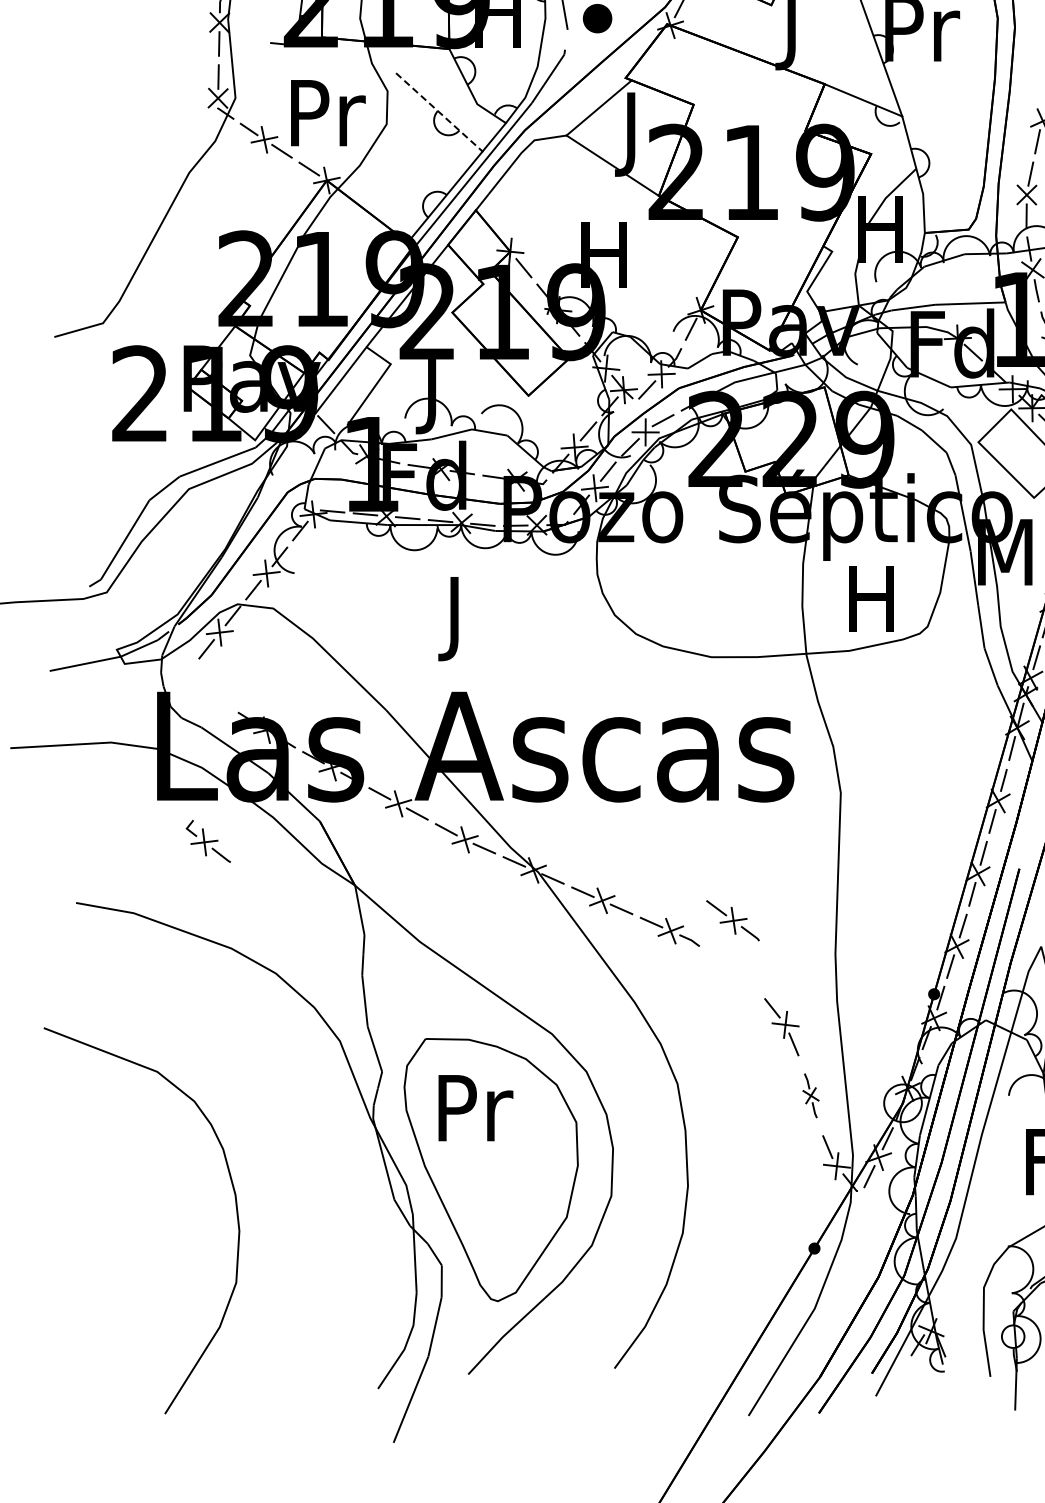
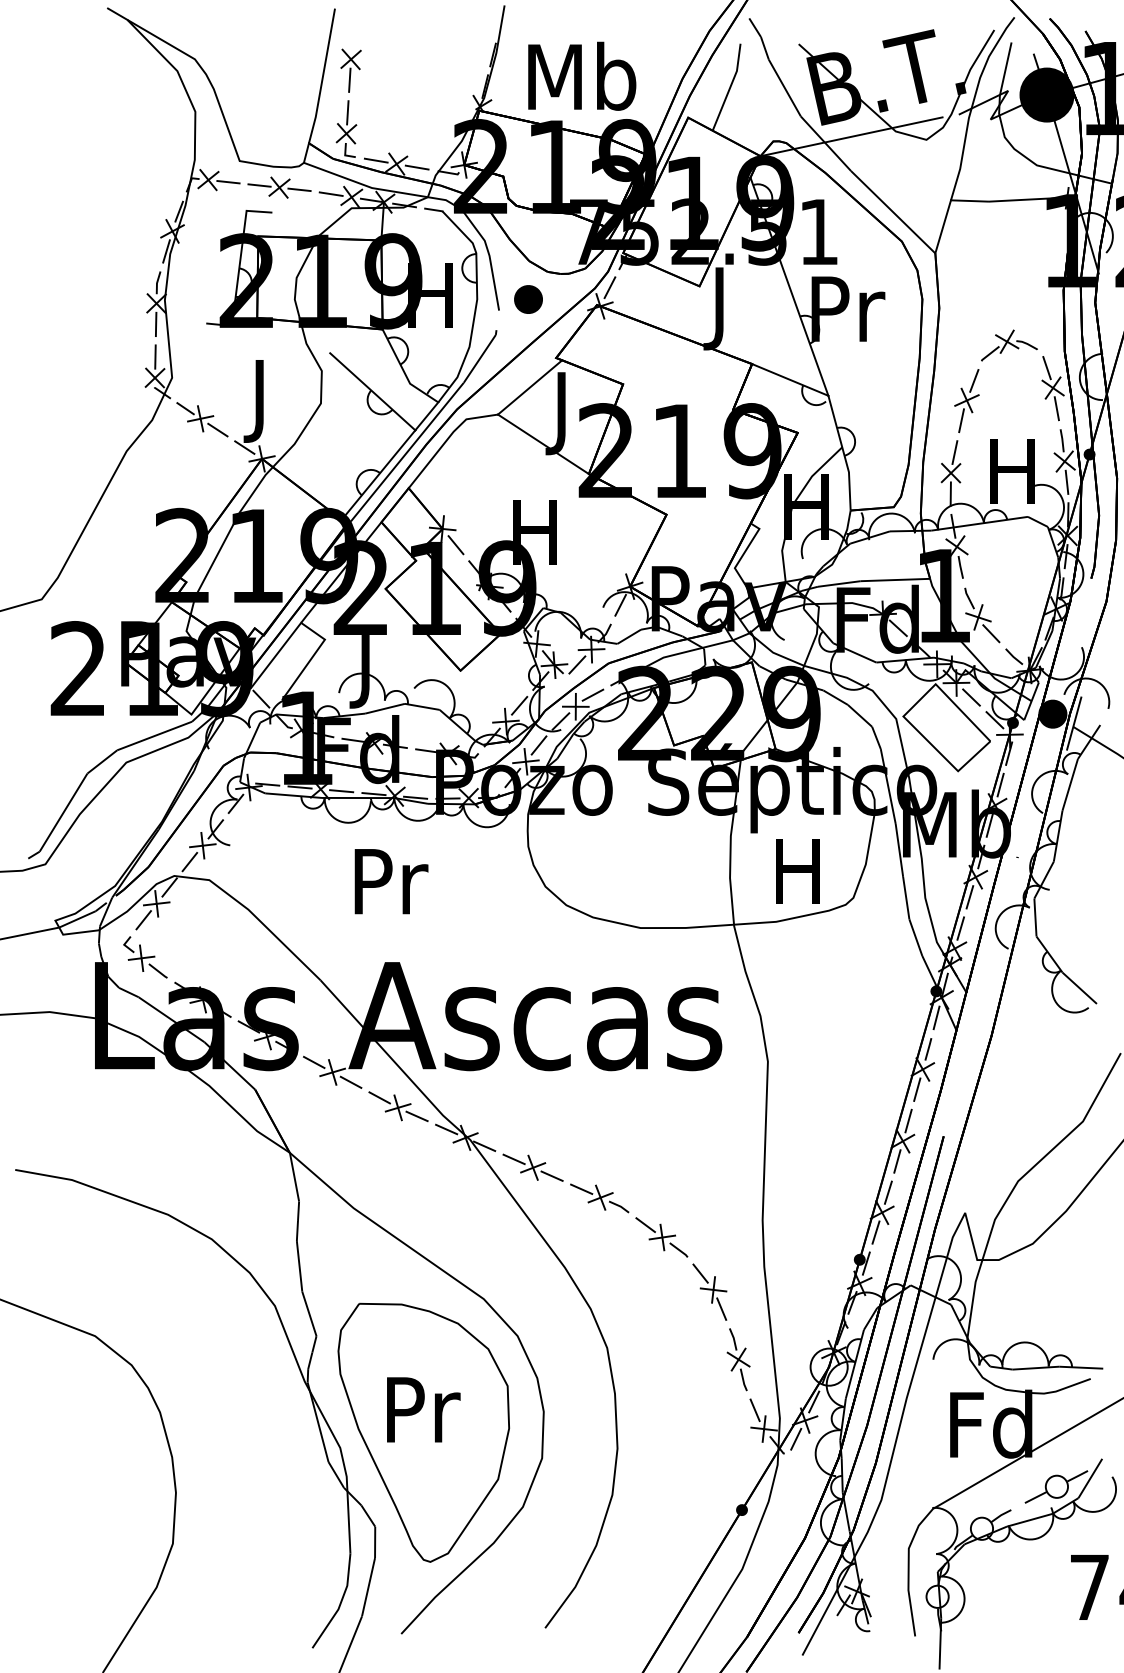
line: (440, 113) -> (373, 392), dashed -> solid
text: (328, 122) -> (263, 401), Pr -> J
text: (458, 619) -> (391, 890), J -> Pr
fill: (1012, 721) -> (936, 991), added
part: (208, 841) -> (145, 957), moved
part: (732, 920) -> (661, 1237), moved
part: (810, 1095) -> (738, 1359), size x1.43
text: (475, 1107) -> (423, 1409), moved

